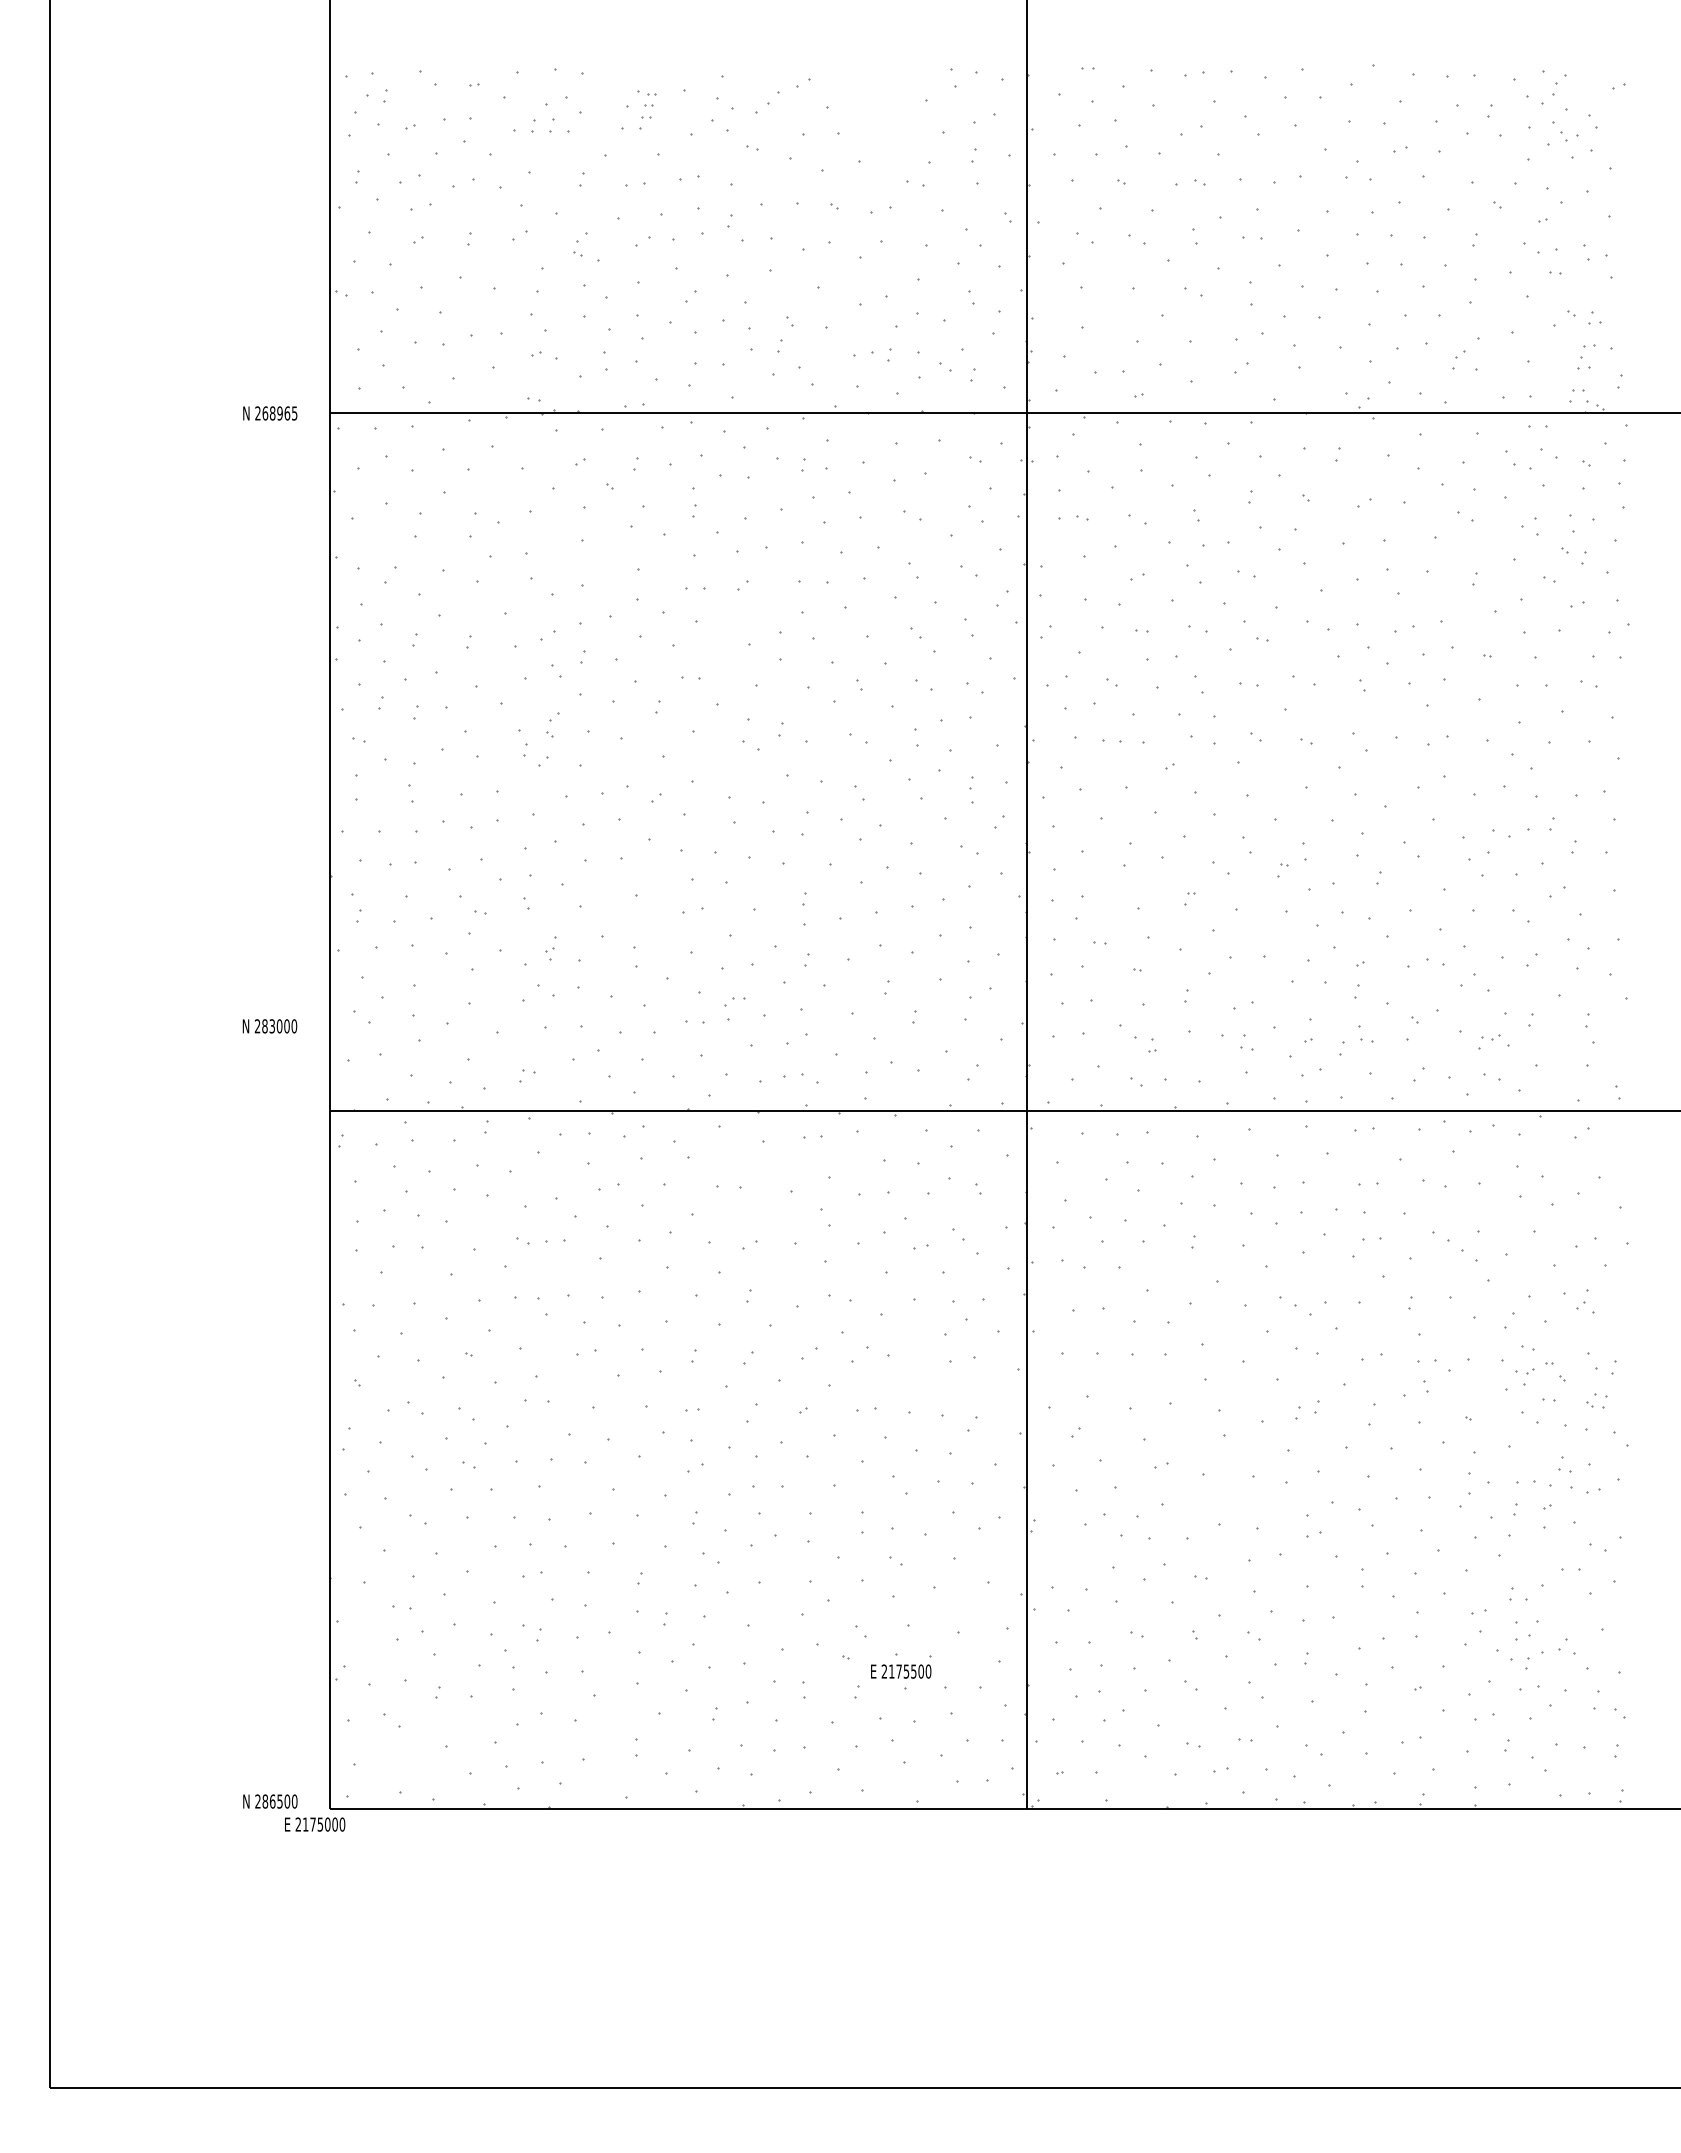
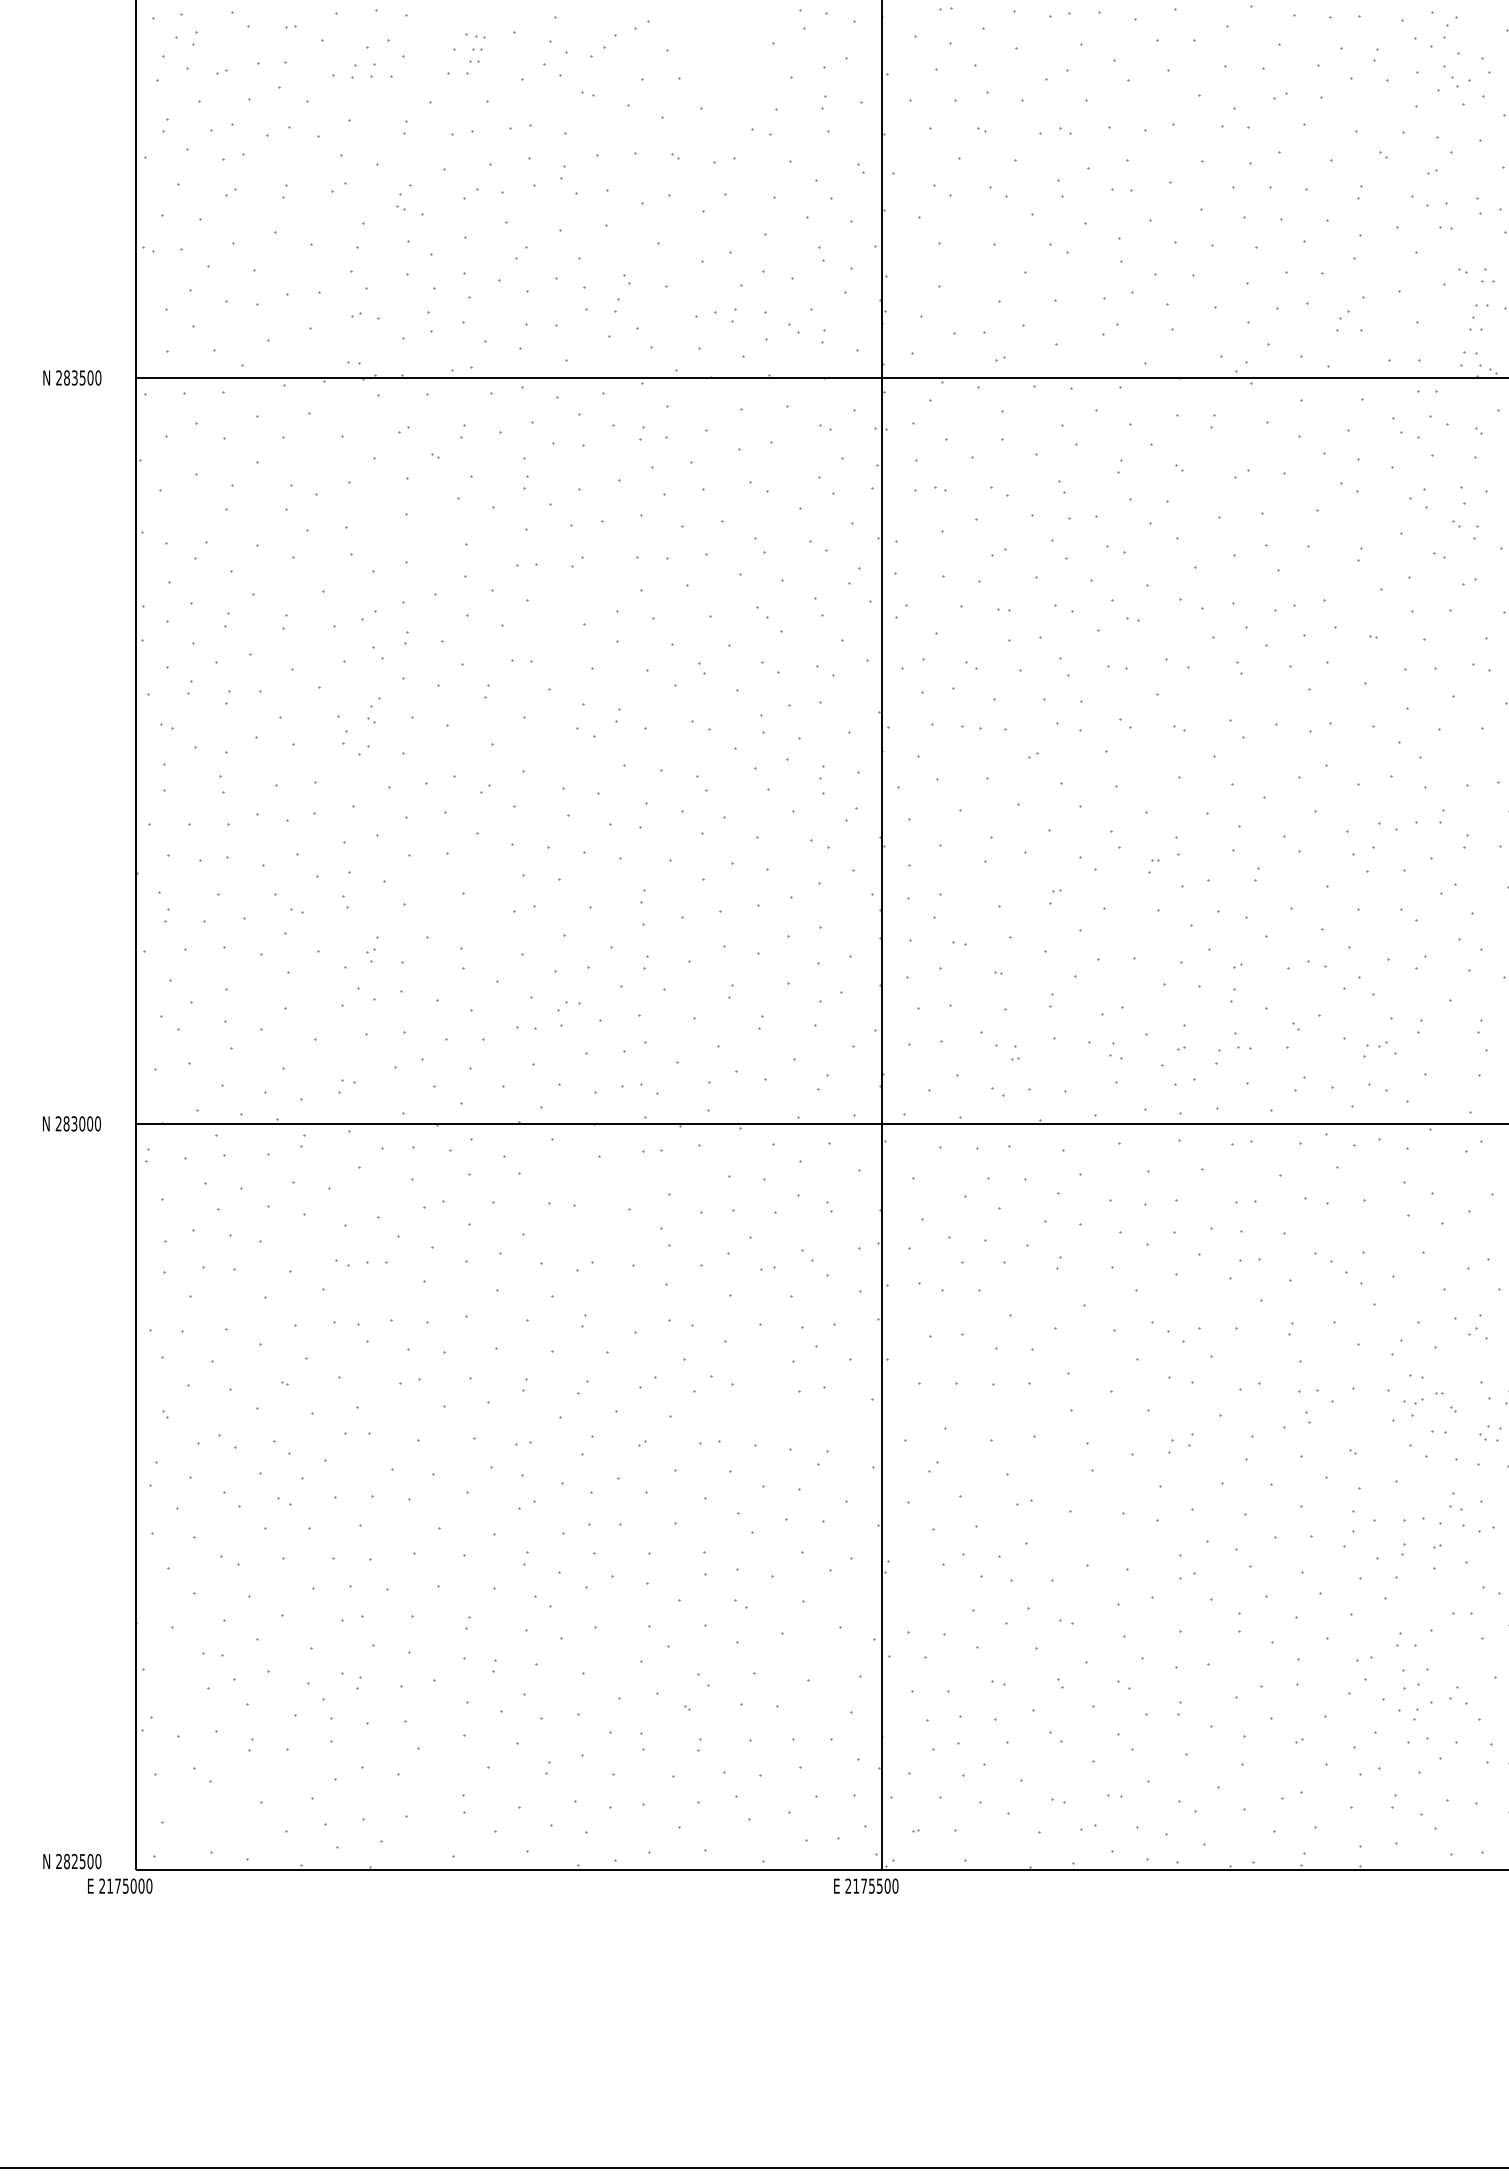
text: (279, 413) -> (82, 377), 268965 -> 283500
text: (269, 1026) -> (71, 1124), moved
text: (901, 1671) -> (866, 1886), moved
text: (272, 1801) -> (74, 1861), 286500 -> 282500

